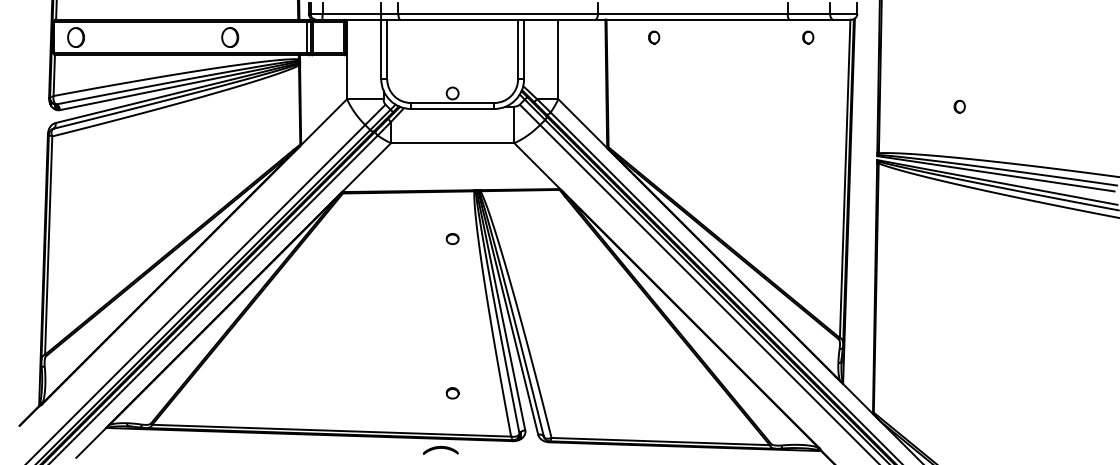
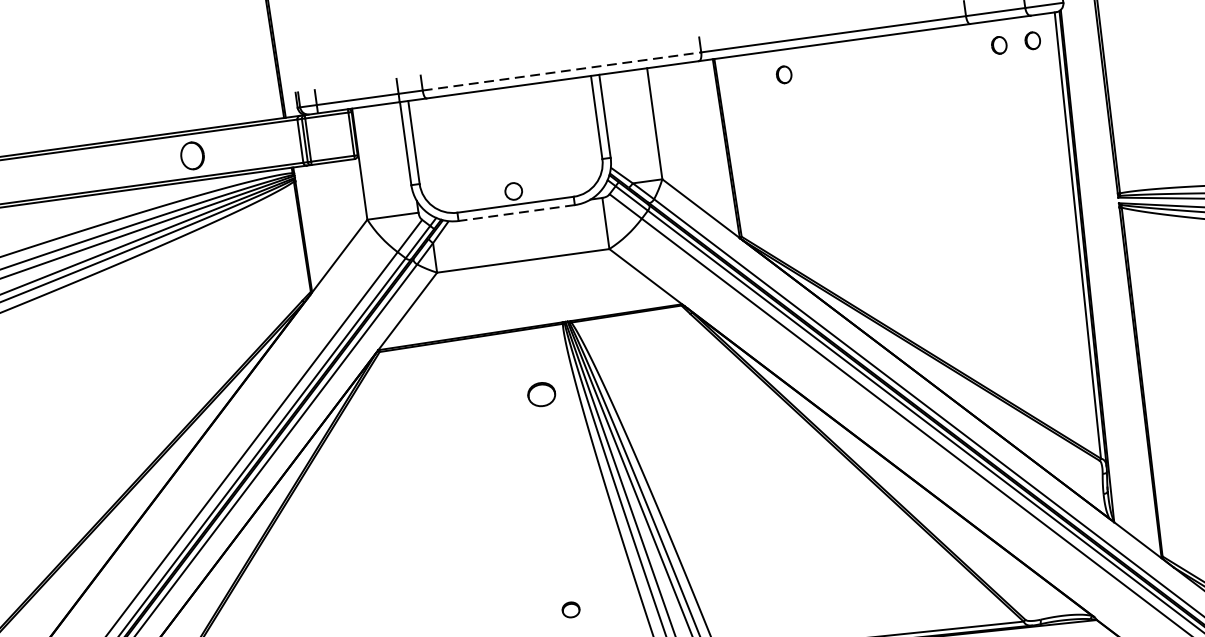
line: (498, 13) -> (562, 71), solid -> dashed
part: (832, 37) -> (1033, 40), added
line: (452, 108) -> (516, 212), solid -> dashed
part: (452, 238) -> (541, 393), size x1.6

